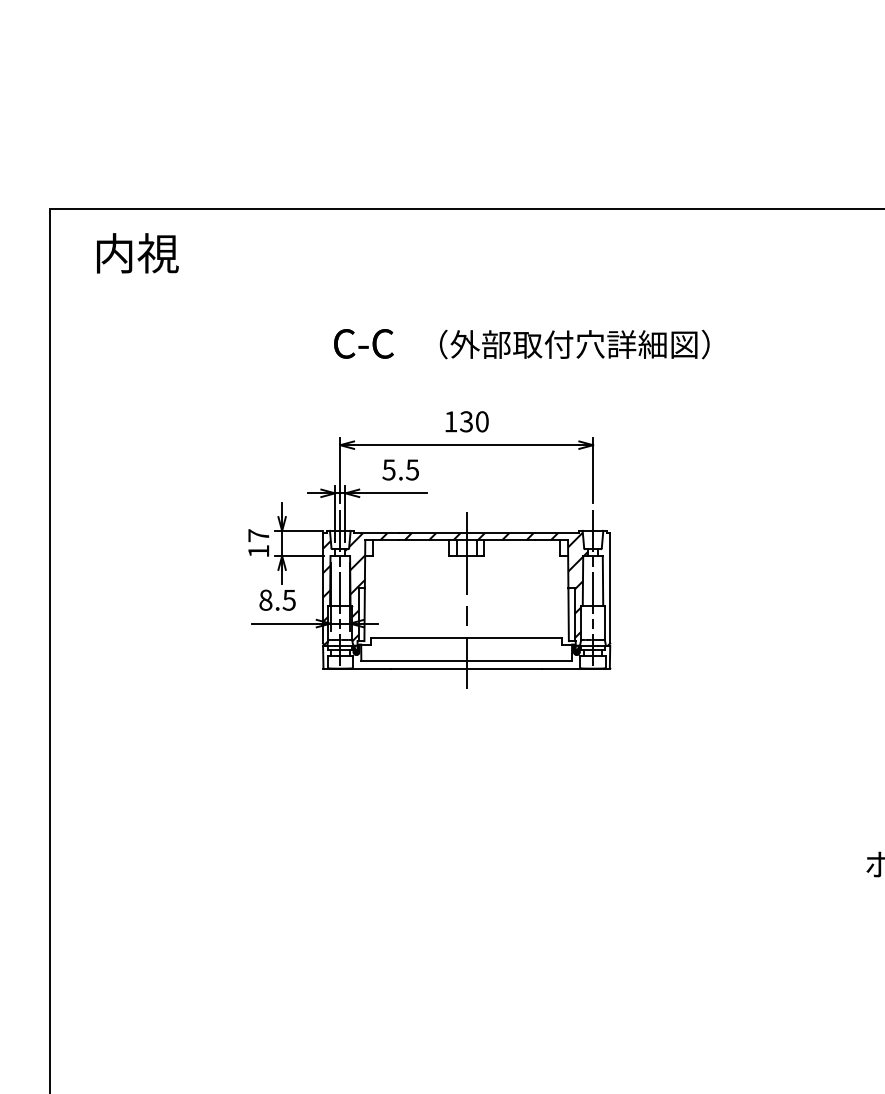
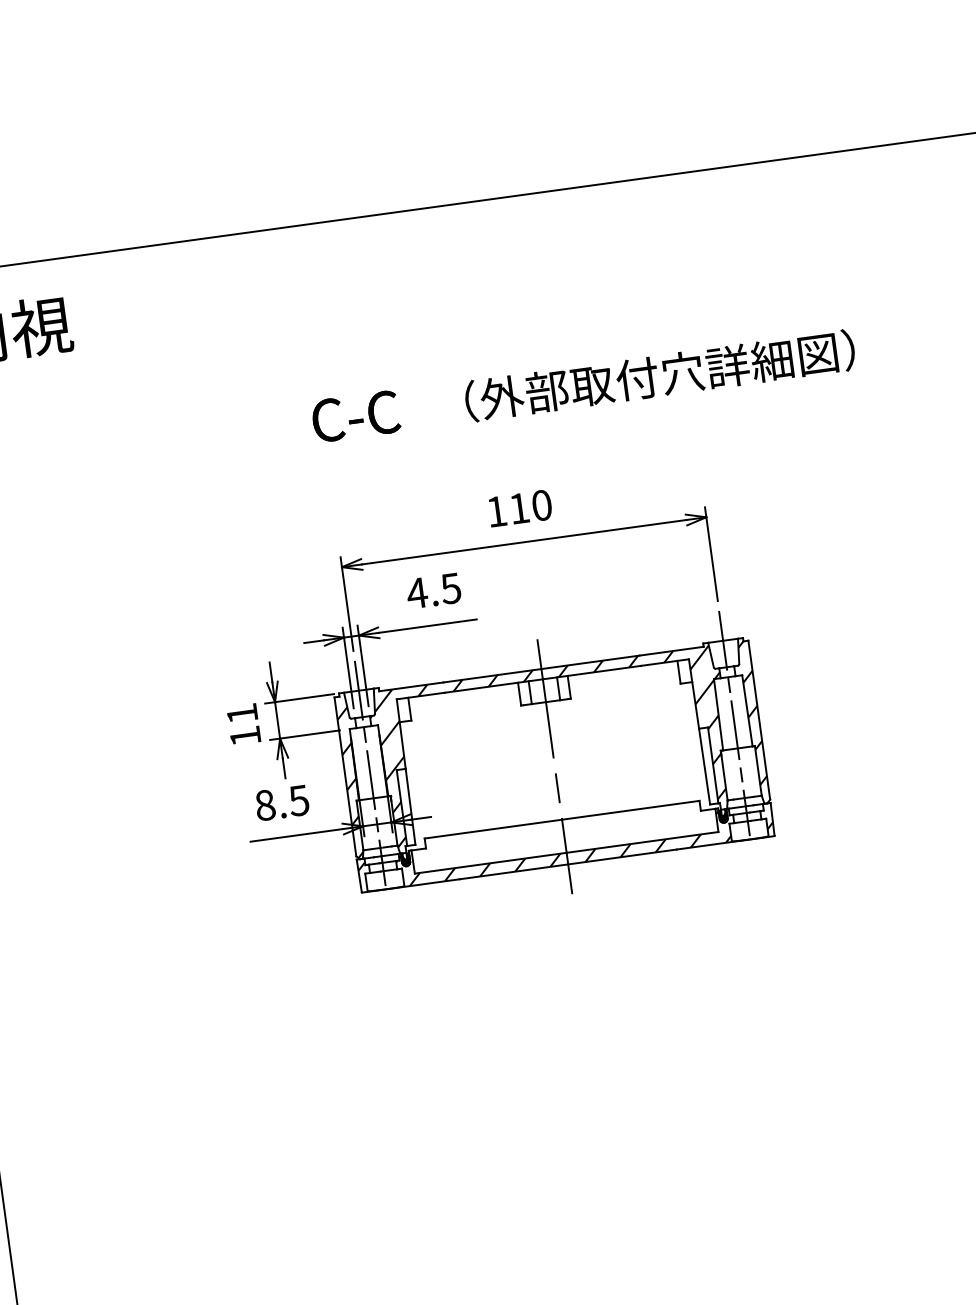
text: (466, 421) -> (519, 508), 130 -> 110
text: (389, 469) -> (417, 592), 5.5 -> 4.5
text: (258, 535) -> (241, 713), 17 -> 11
hatch: (606, 582) -> (752, 712), added
hatch: (466, 657) -> (565, 848), added

